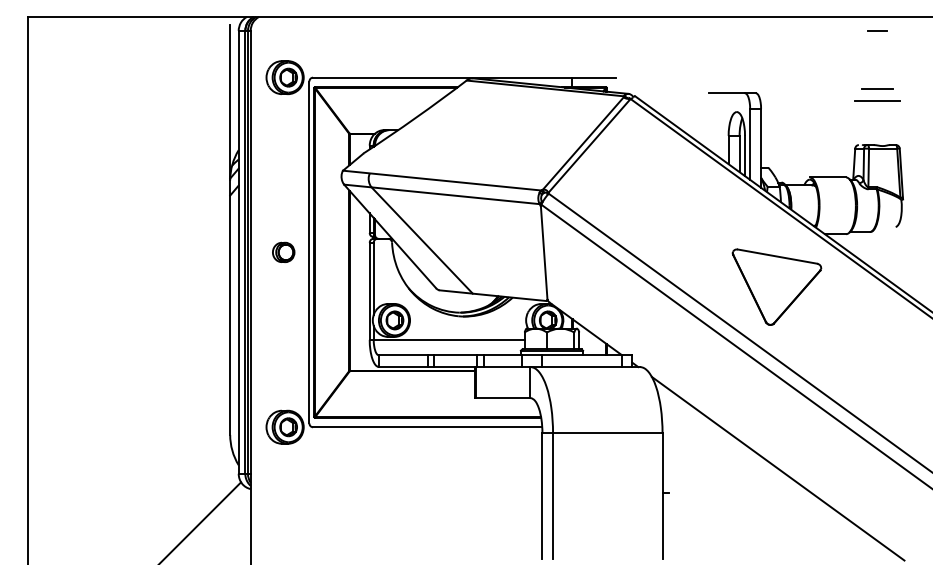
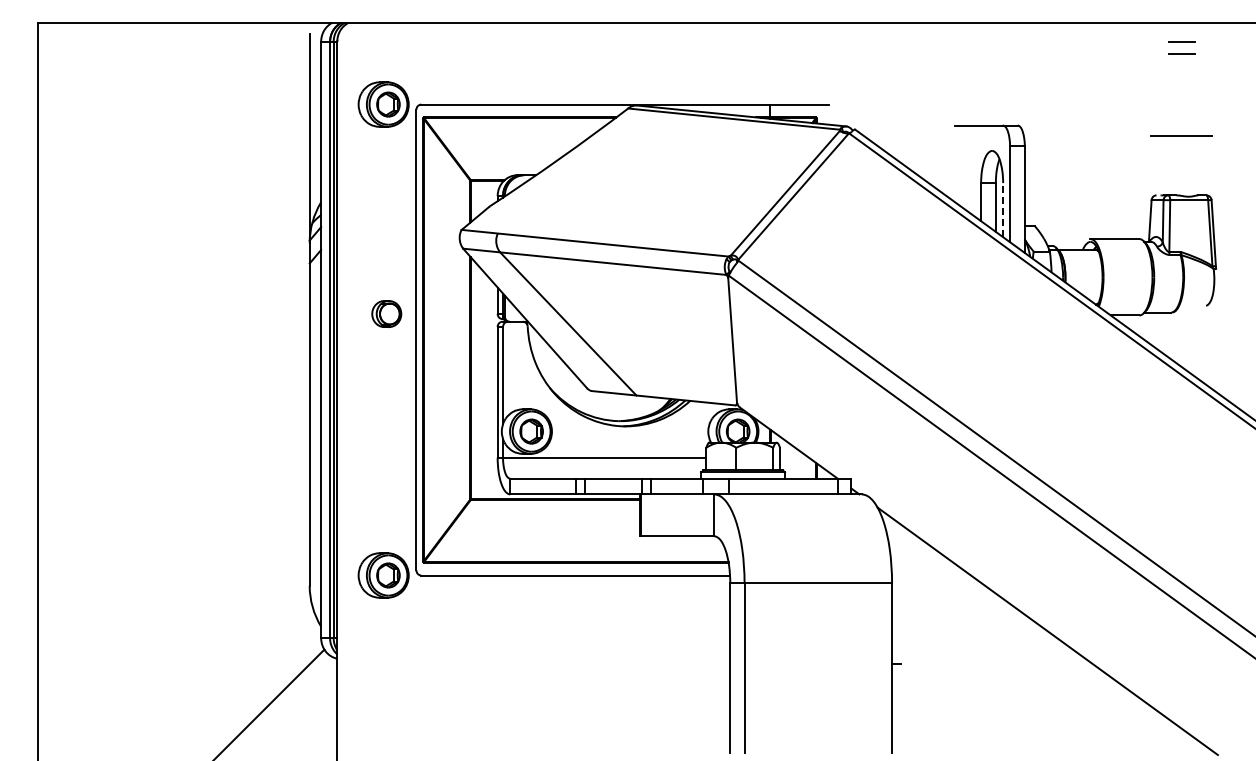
line: (877, 39) -> (1181, 53), added
line: (877, 89) -> (1181, 120), removed
line: (745, 155) -> (1003, 209), solid -> dashed
part: (283, 252) -> (386, 313), moved
part: (776, 286) -> (1045, 386), removed

